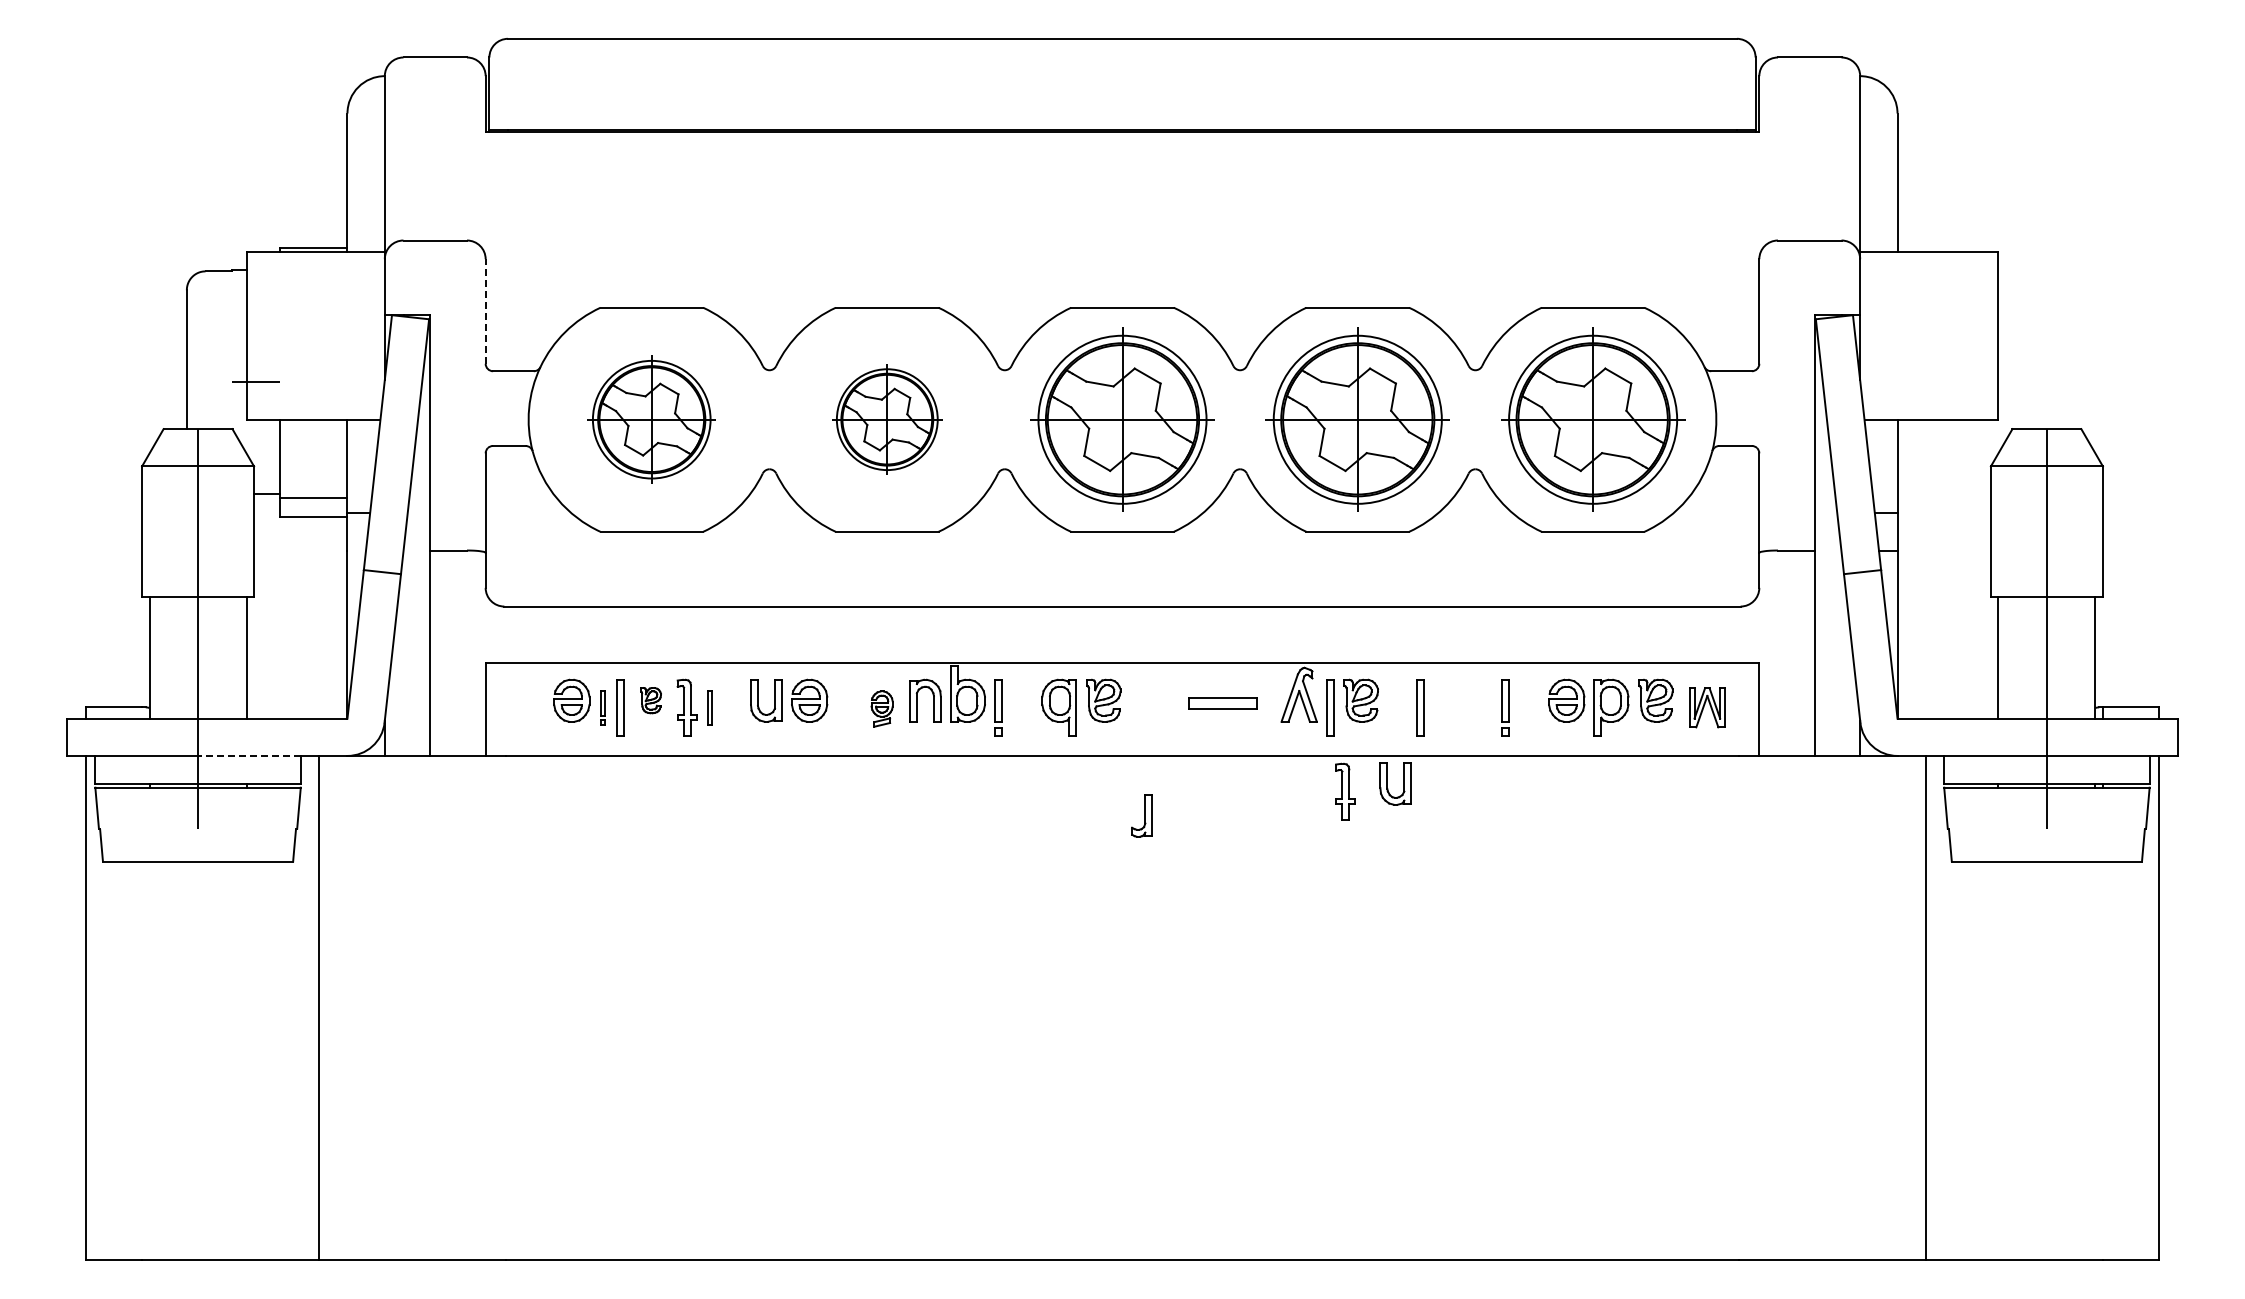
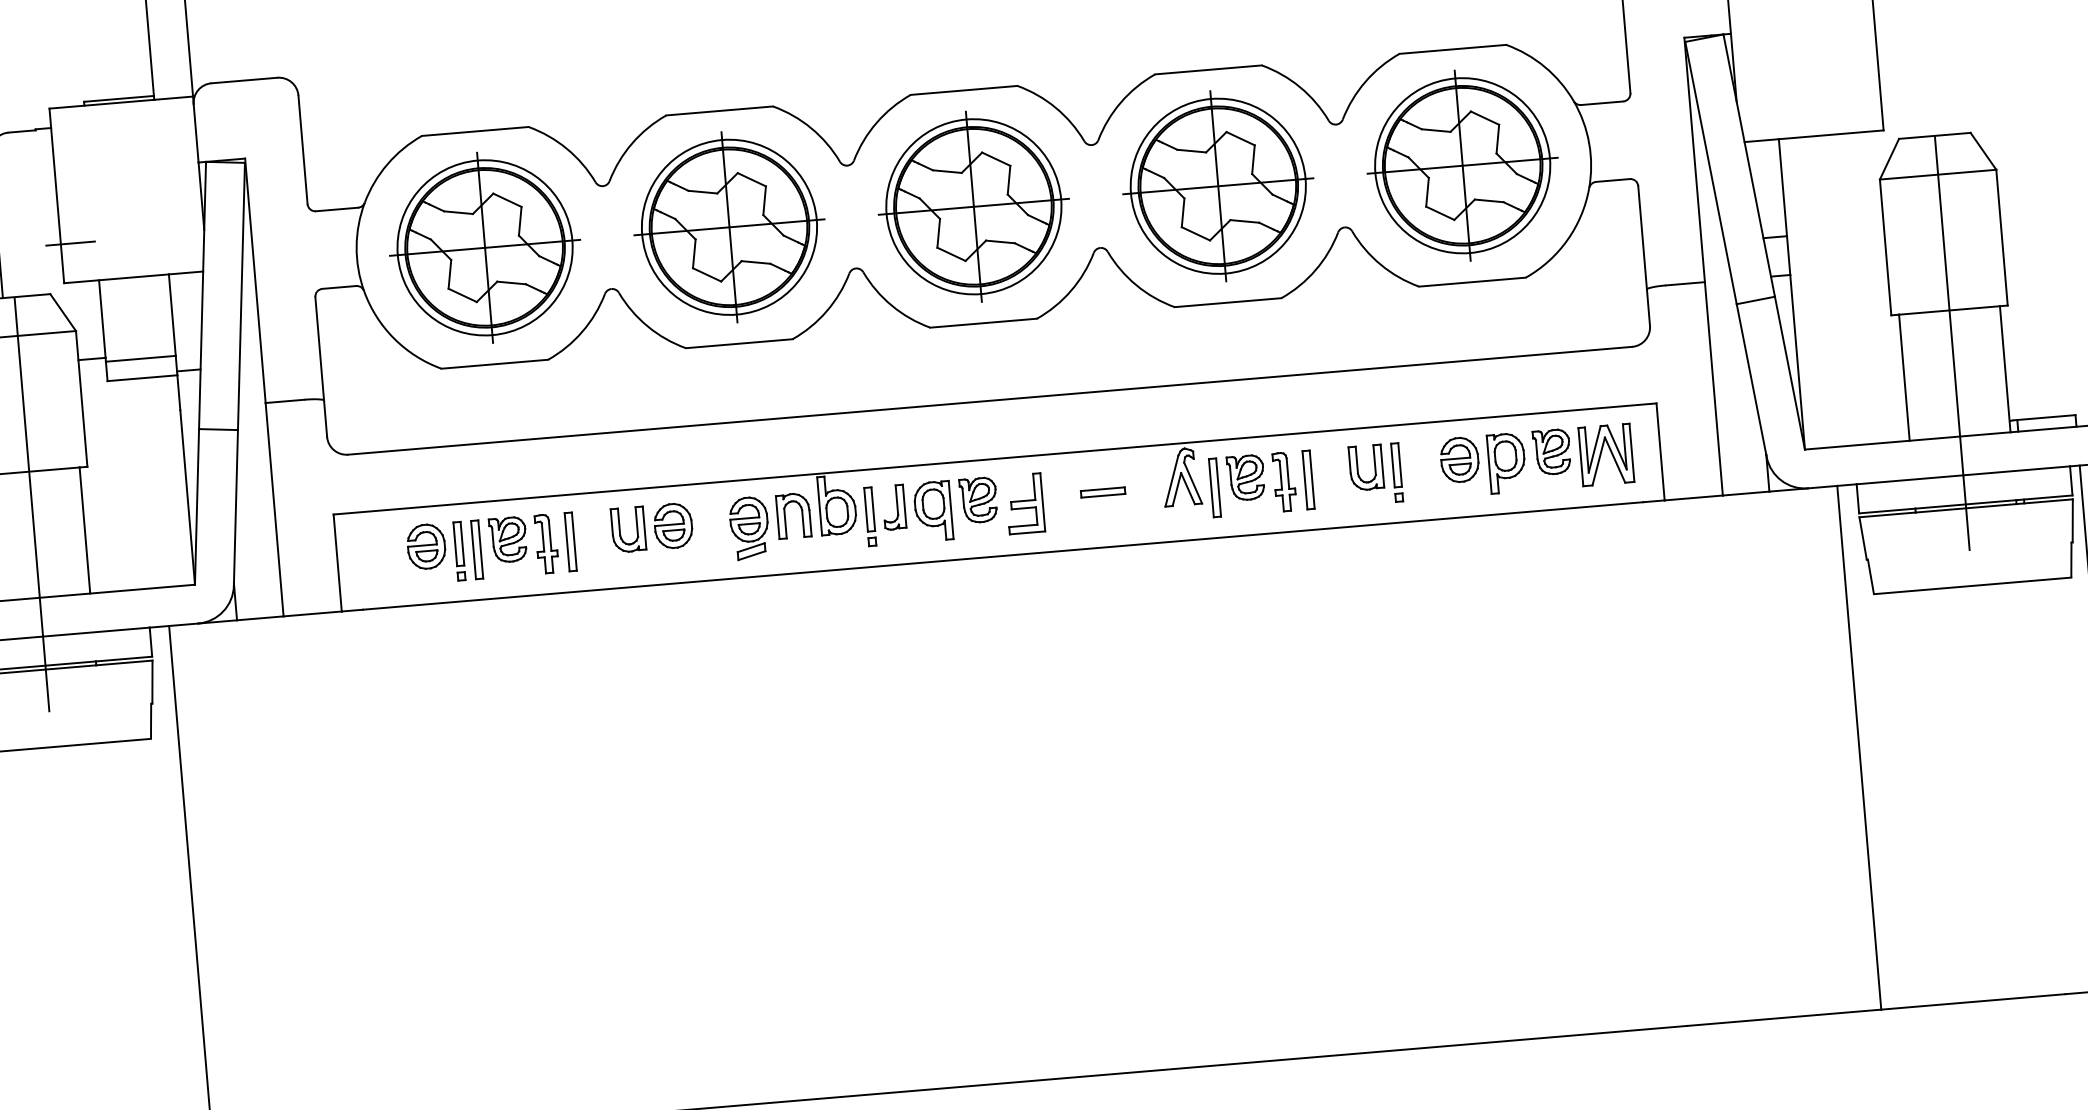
line: (485, 310) -> (302, 148), dashed -> solid
part: (651, 419) -> (484, 247), size x1.43
part: (887, 419) -> (729, 227), size x1.67
part: (650, 700) -> (508, 539), size x1.67
part: (1222, 702) -> (1102, 491), size x0.62
part: (603, 707) -> (459, 550), size x1.67
part: (710, 707) -> (571, 541), size x1.67
part: (1147, 707) -> (1024, 503), added
part: (1707, 707) -> (1606, 454), size x1.43
part: (881, 708) -> (748, 527), size x1.67
line: (248, 755) -> (95, 631), dashed -> solid
part: (1387, 783) -> (1357, 468), moved
part: (1345, 791) -> (1284, 481), moved
part: (1141, 815) -> (893, 507), moved

